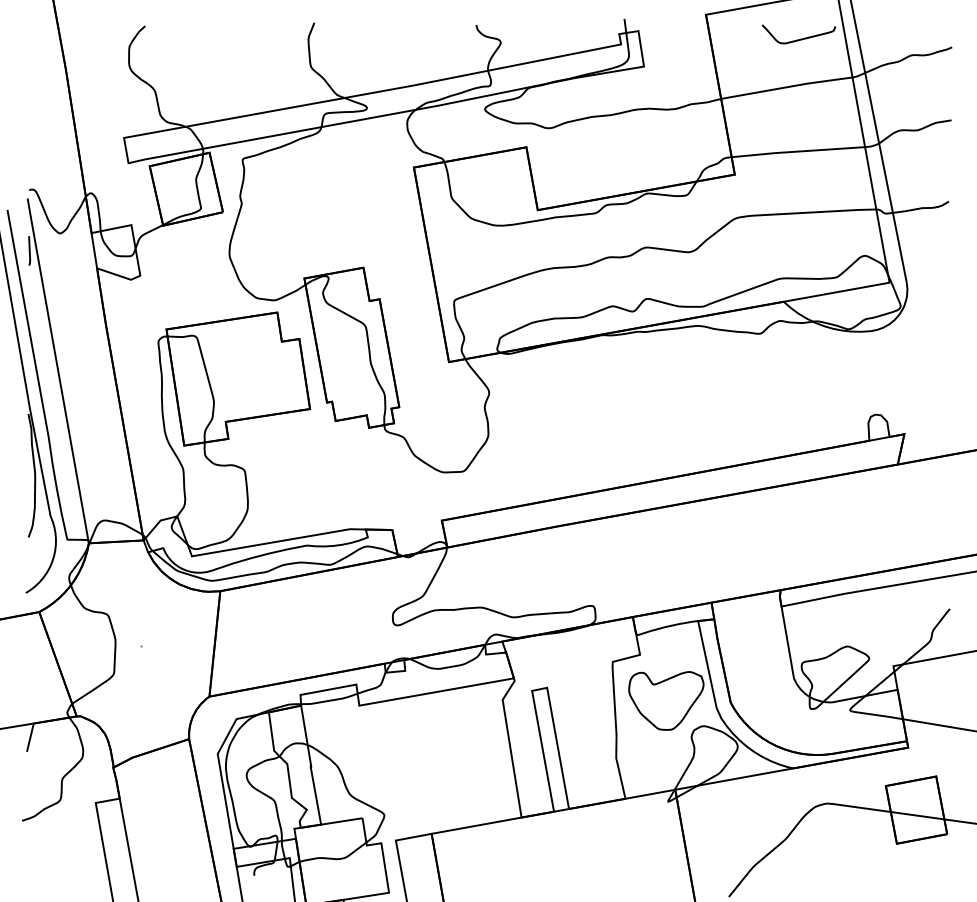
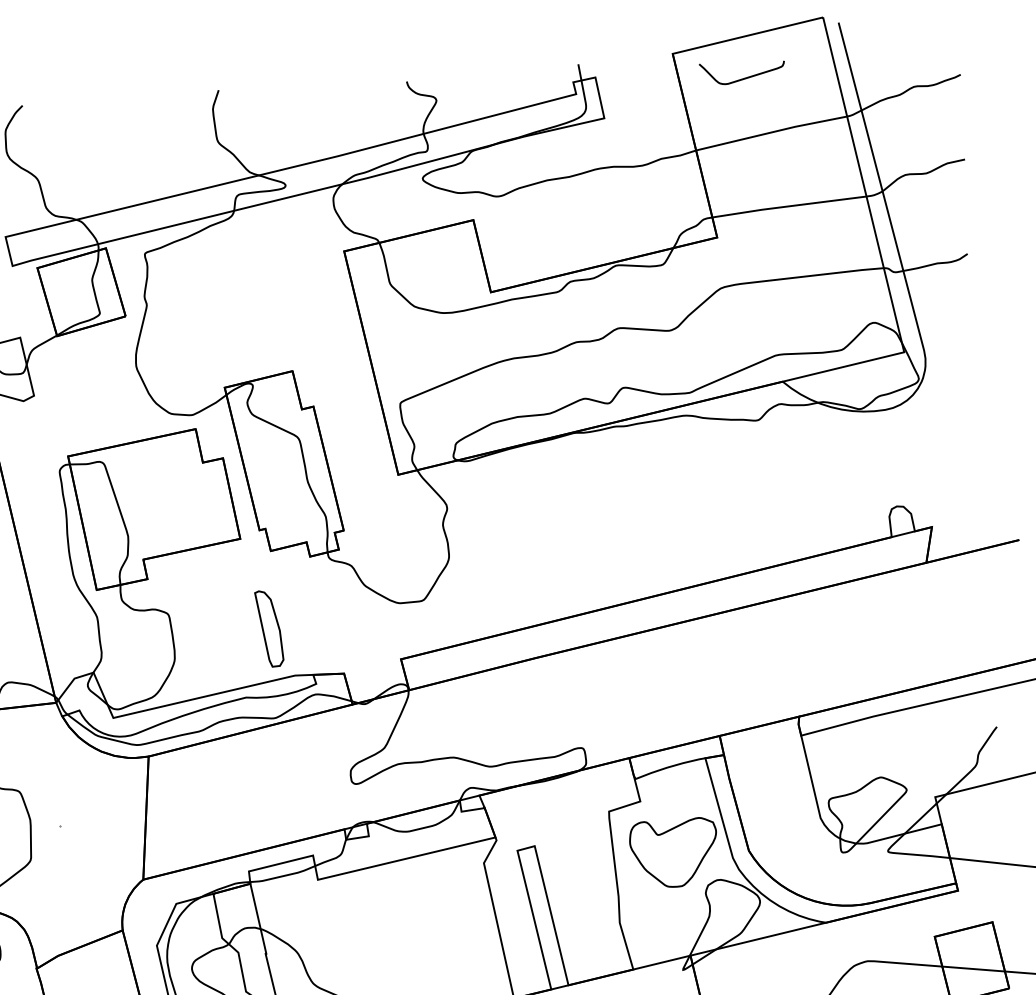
curve: (800, 38) -> (744, 77), moved
part: (330, 487) -> (269, 628), added

